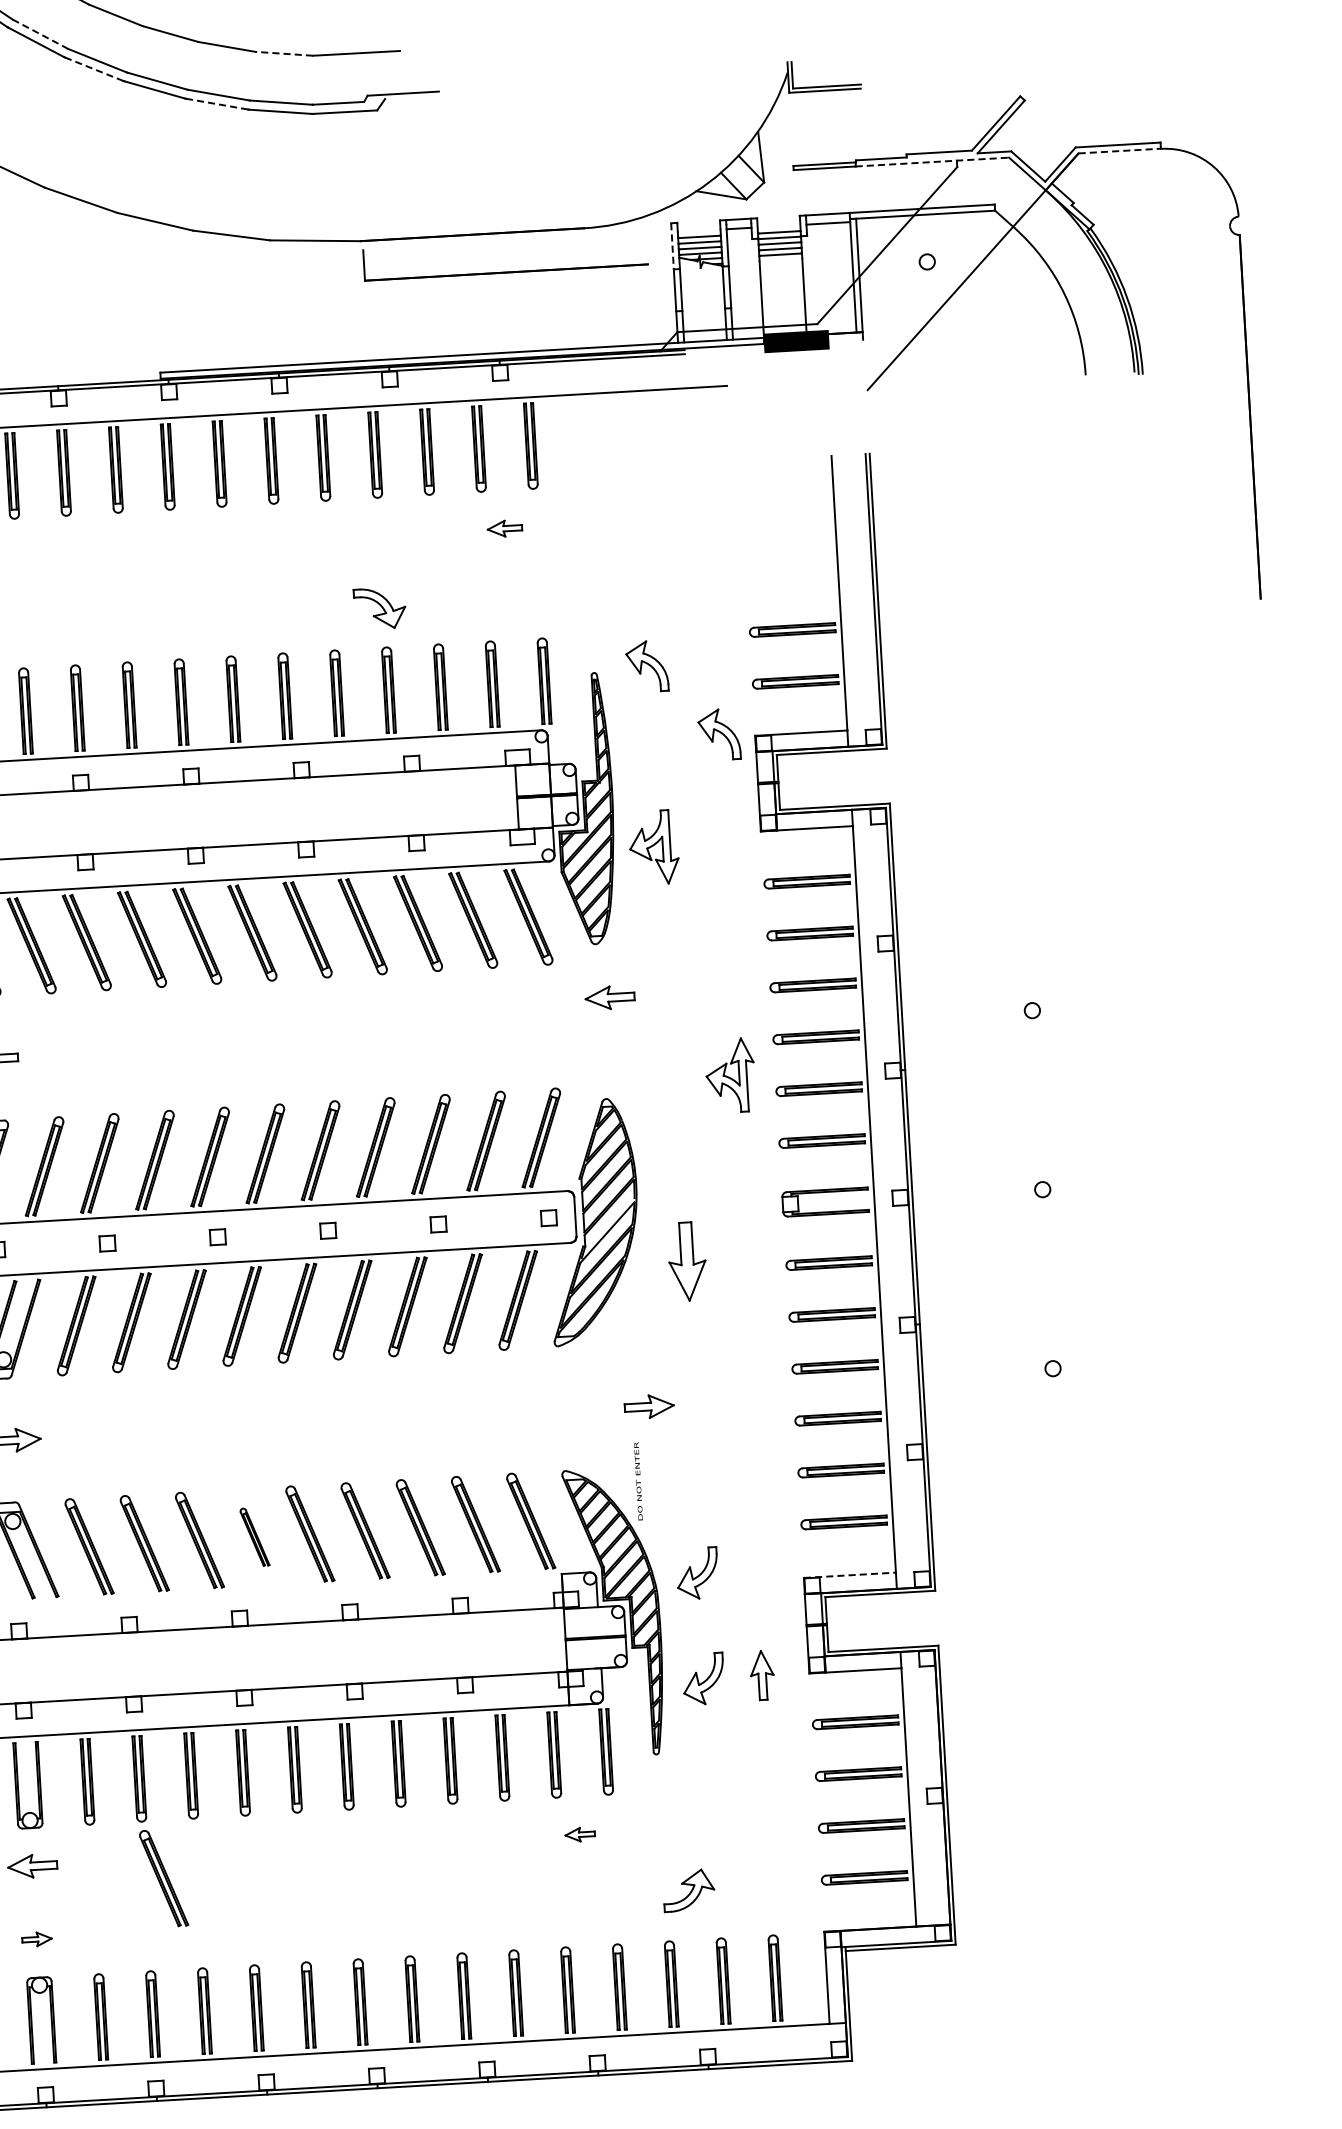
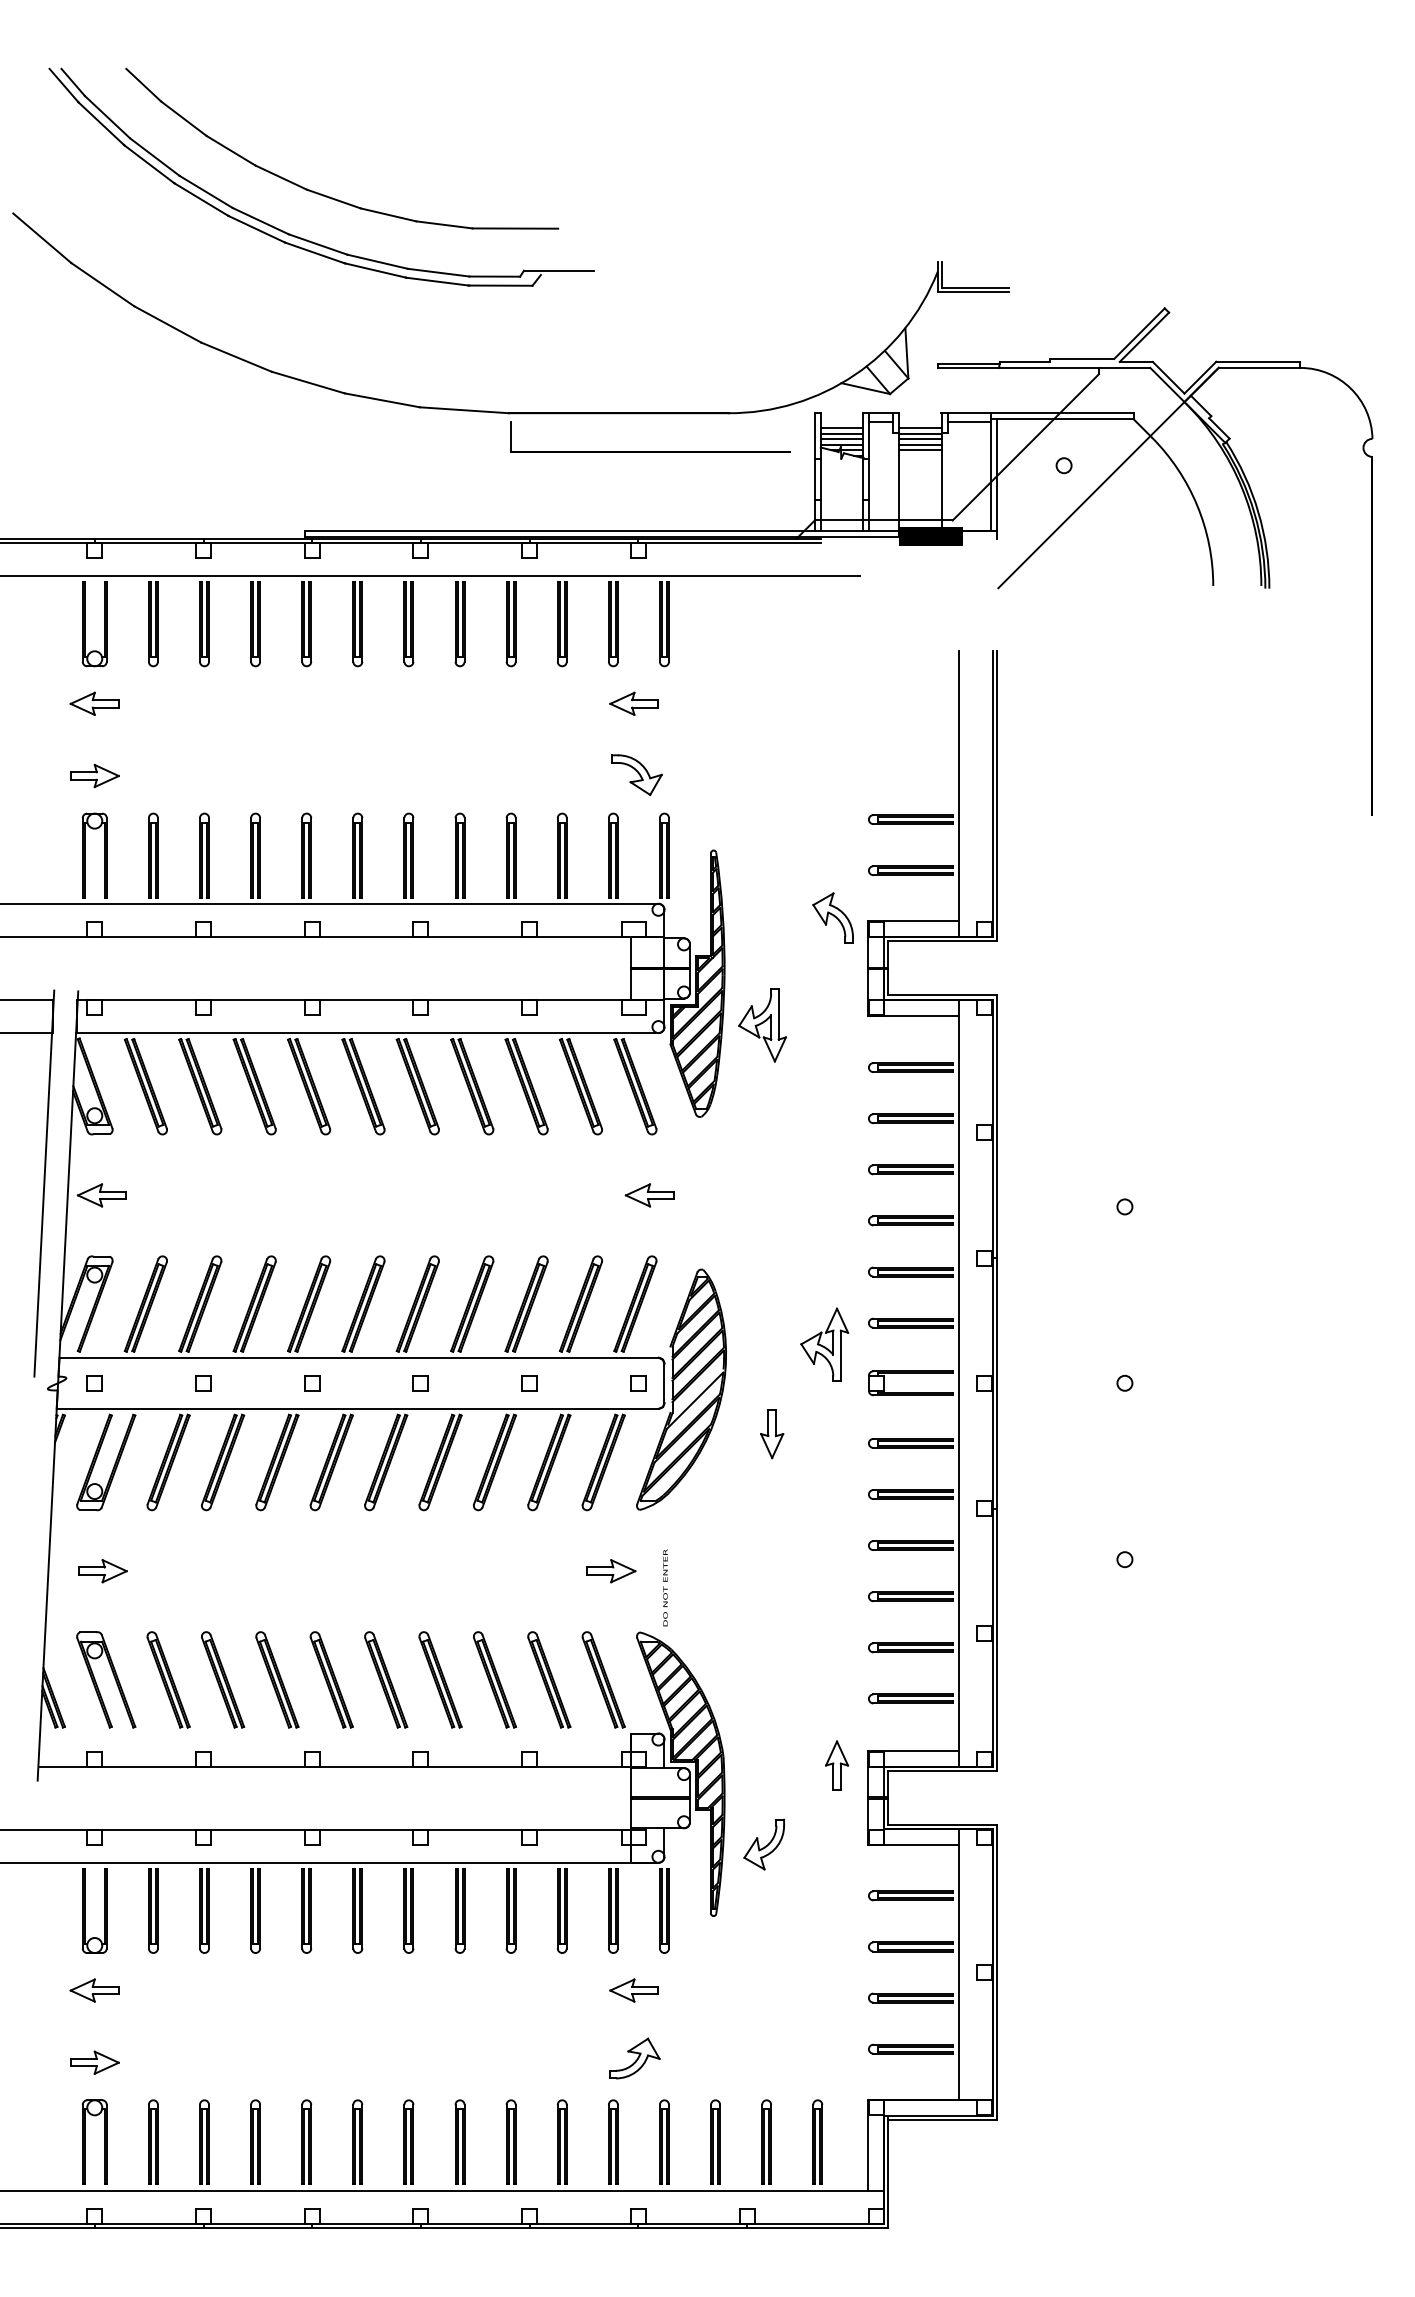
line: (40, 34) -> (206, 192), dashed -> solid
line: (283, 53) -> (443, 224), dashed -> solid
line: (94, 69) -> (257, 229), dashed -> solid
line: (218, 104) -> (376, 270), dashed -> solid
line: (1119, 150) -> (1259, 367), dashed -> solid
line: (932, 161) -> (1074, 367), dashed -> solid
line: (672, 245) -> (814, 435), dashed -> solid
part: (504, 528) -> (633, 703), size x1.43
part: (379, 608) -> (636, 775), moved
part: (646, 665) -> (765, 846), removed
part: (609, 997) -> (649, 1195), moved
part: (730, 1075) -> (824, 1344), moved
part: (688, 1262) -> (772, 1434), size x0.62
part: (649, 1407) -> (611, 1571), moved
text: (638, 1480) -> (665, 1587), moved
part: (254, 1536) -> (331, 1679), size x1.67
part: (696, 1573) -> (763, 1740), removed
line: (850, 1575) -> (914, 1751), dashed -> solid
part: (762, 1675) -> (837, 1765), moved
part: (579, 1834) -> (633, 1990), size x1.67
part: (164, 1877) -> (223, 2009), removed
part: (688, 1890) -> (634, 2058), moved
part: (36, 1939) -> (94, 2062), size x1.67

